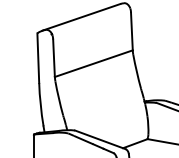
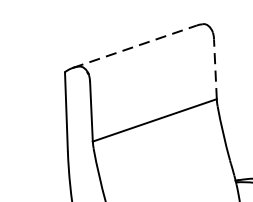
line: (81, 17) -> (135, 46), solid -> dashed
line: (131, 31) -> (214, 69), solid -> dashed

